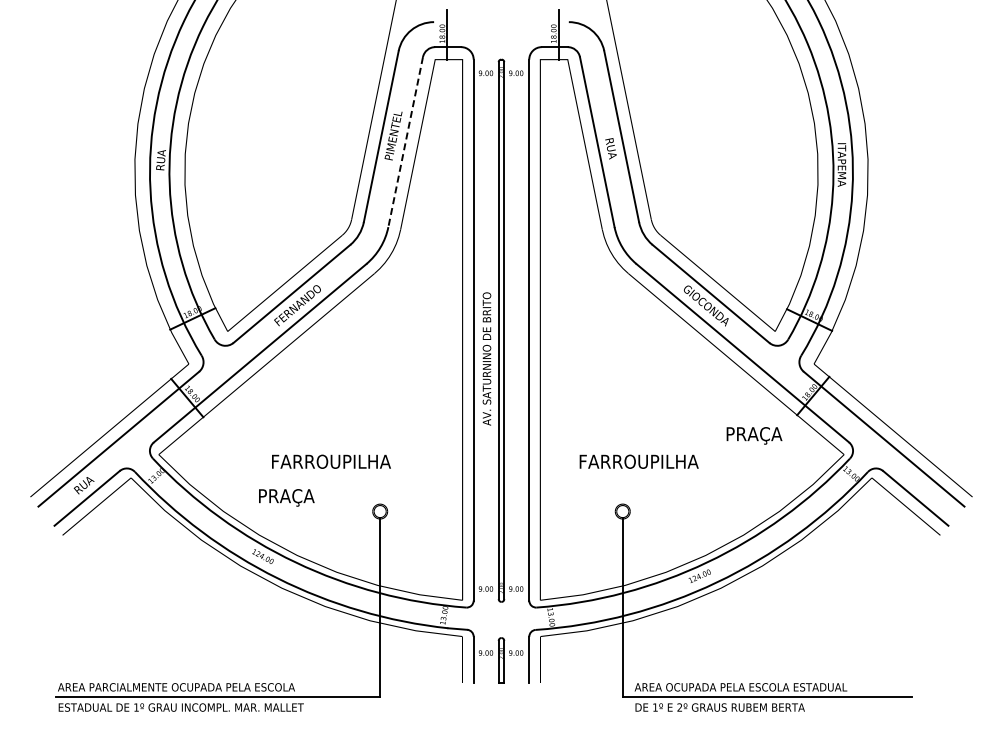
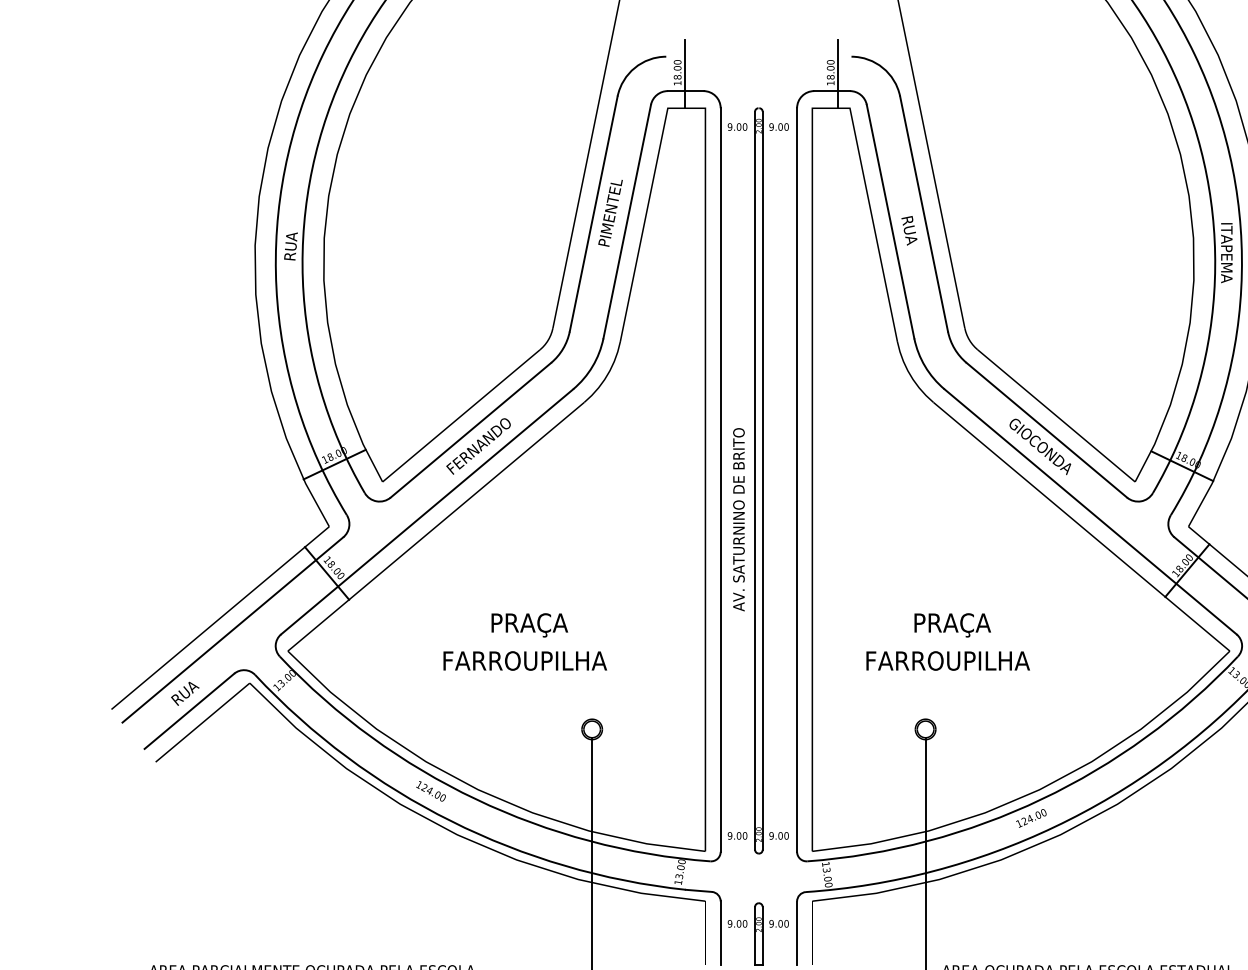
line: (405, 142) -> (626, 222), dashed -> solid
text: (754, 435) -> (952, 624), moved
text: (286, 497) -> (529, 624), moved

